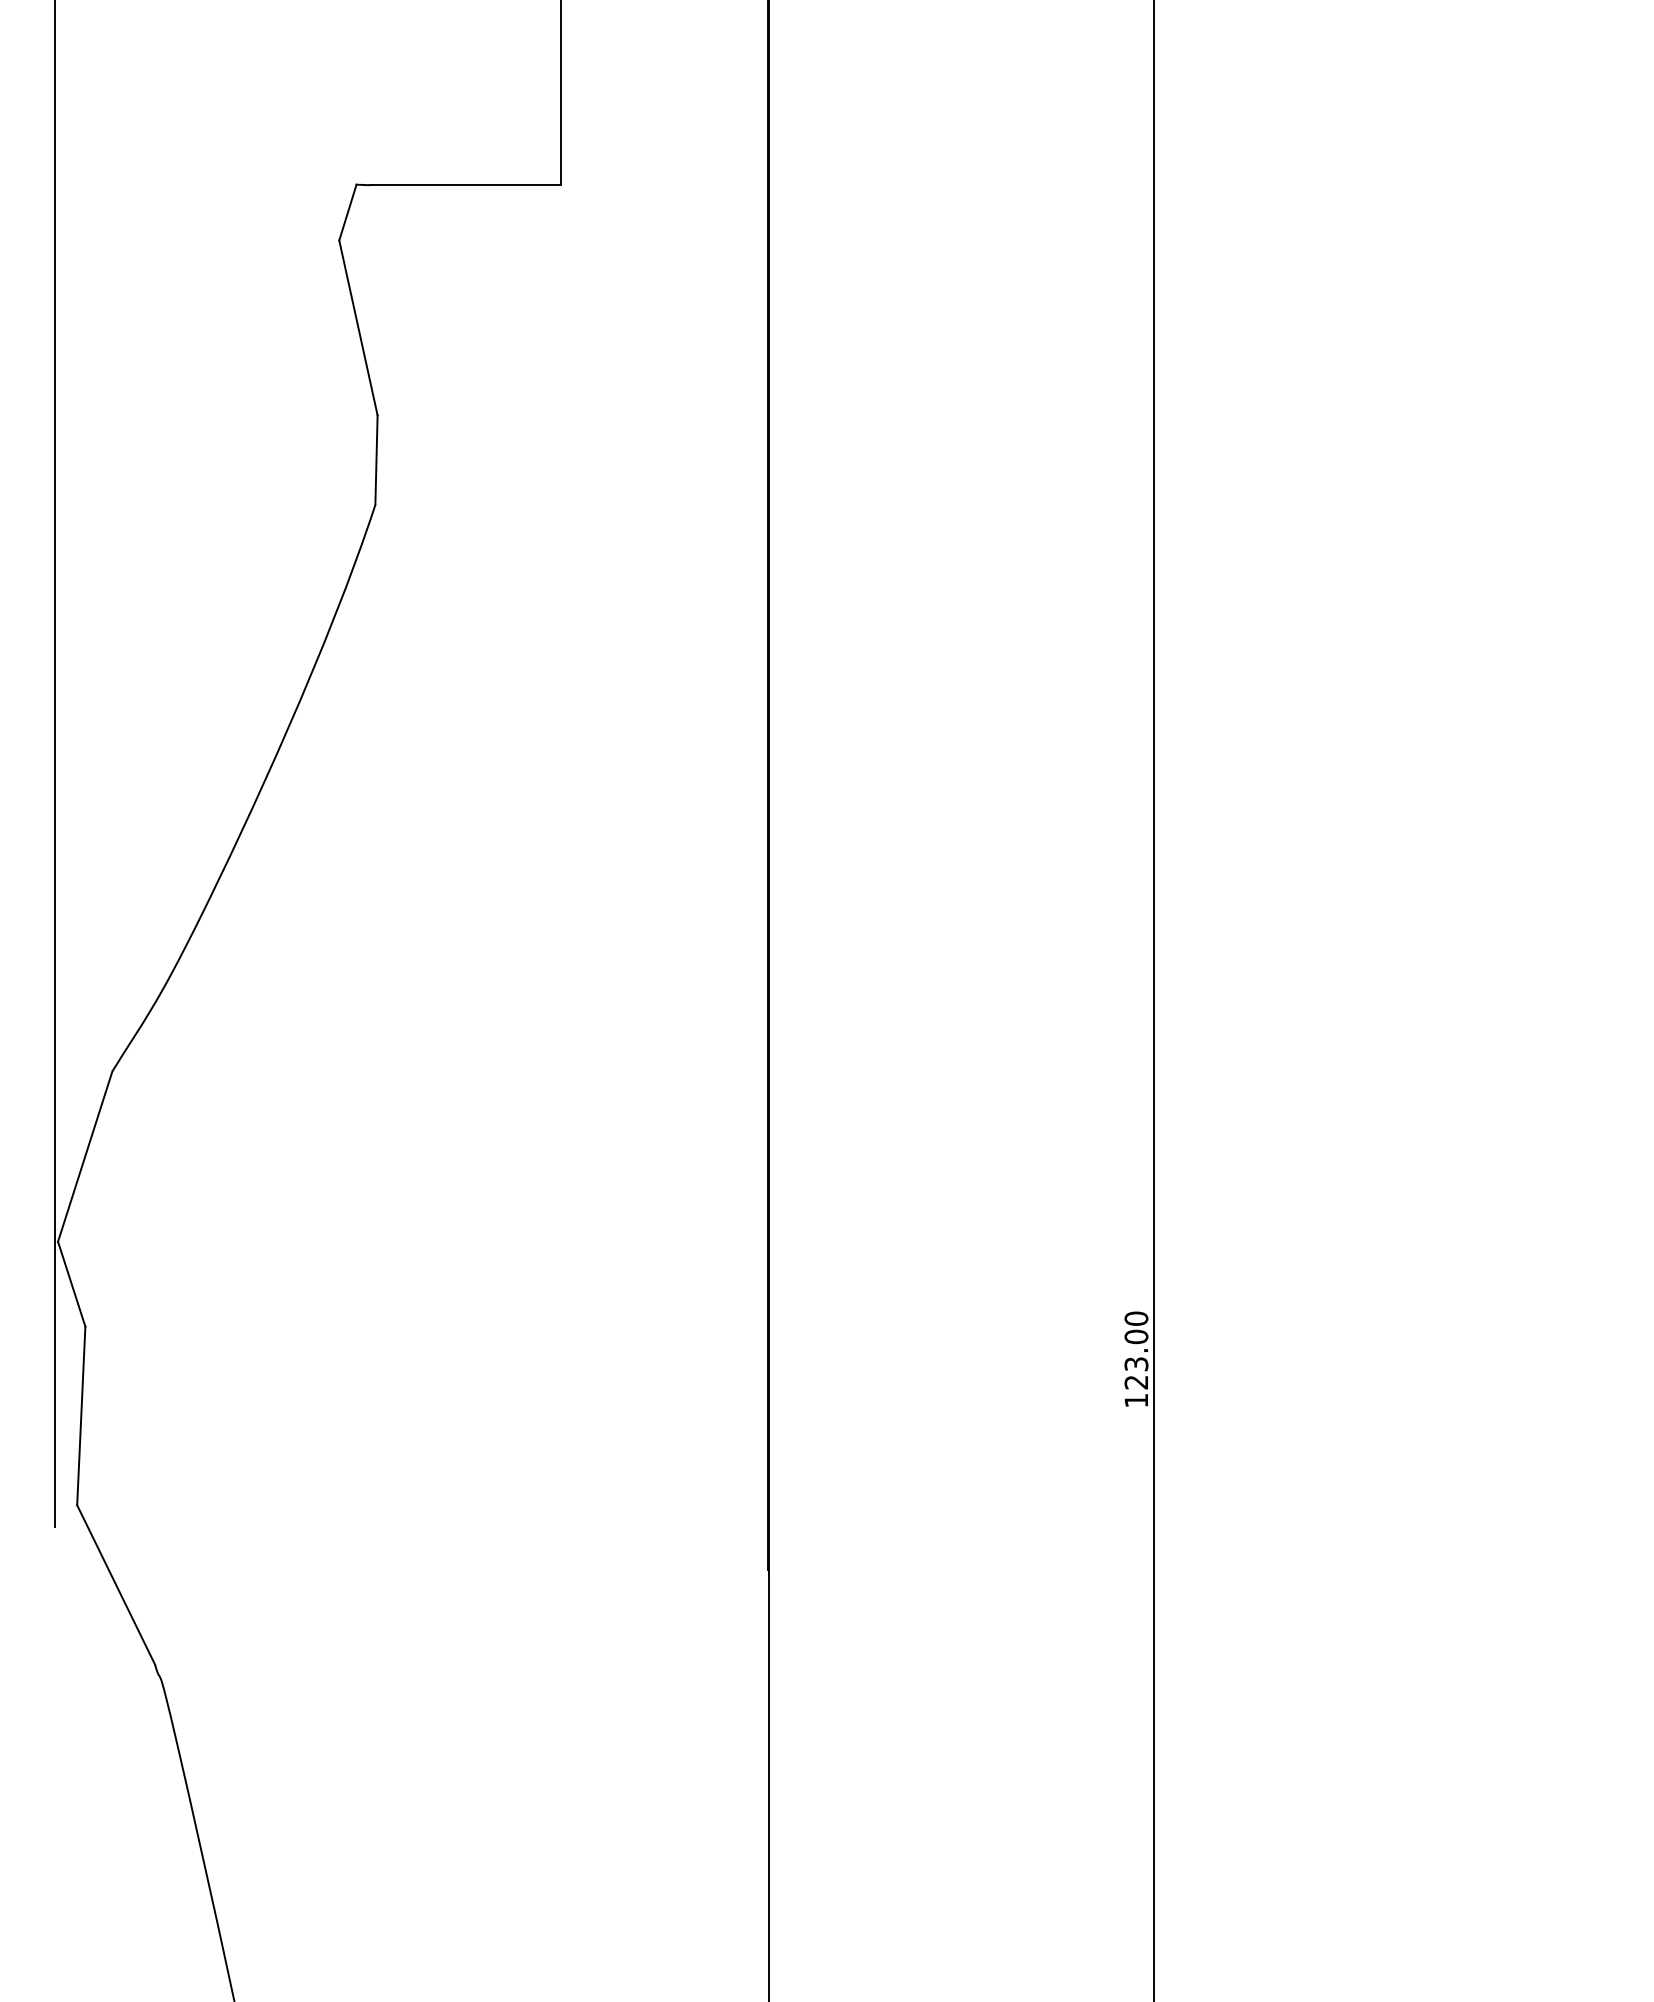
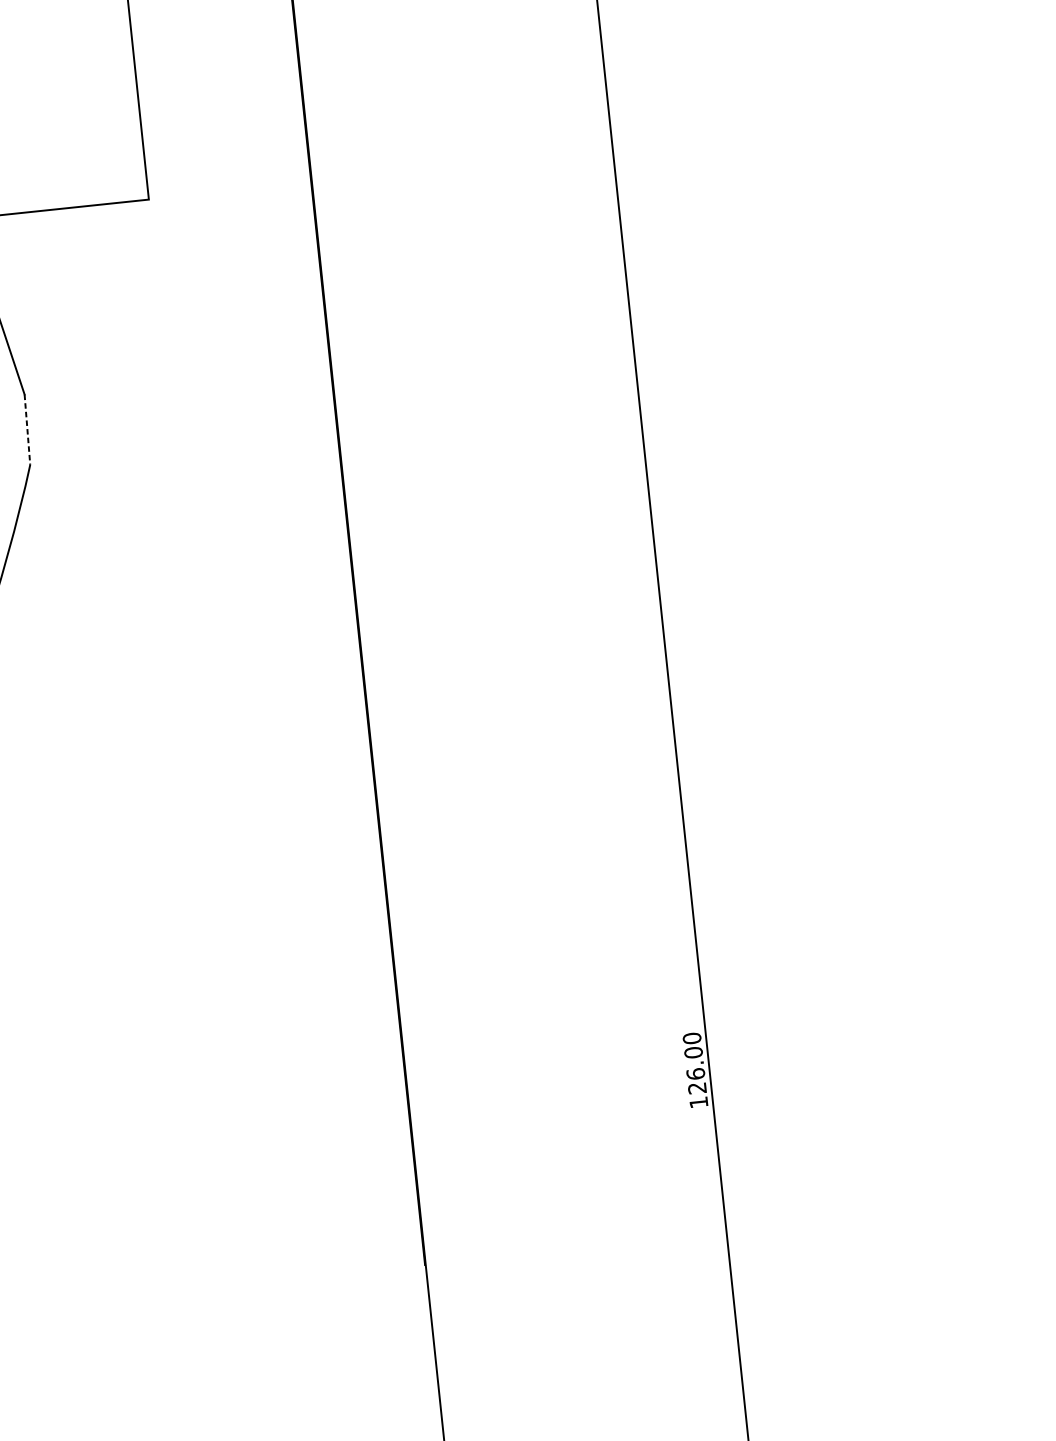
line: (376, 460) -> (27, 429), solid -> dashed
text: (1136, 1364) -> (695, 1074), 123.00 -> 126.00

